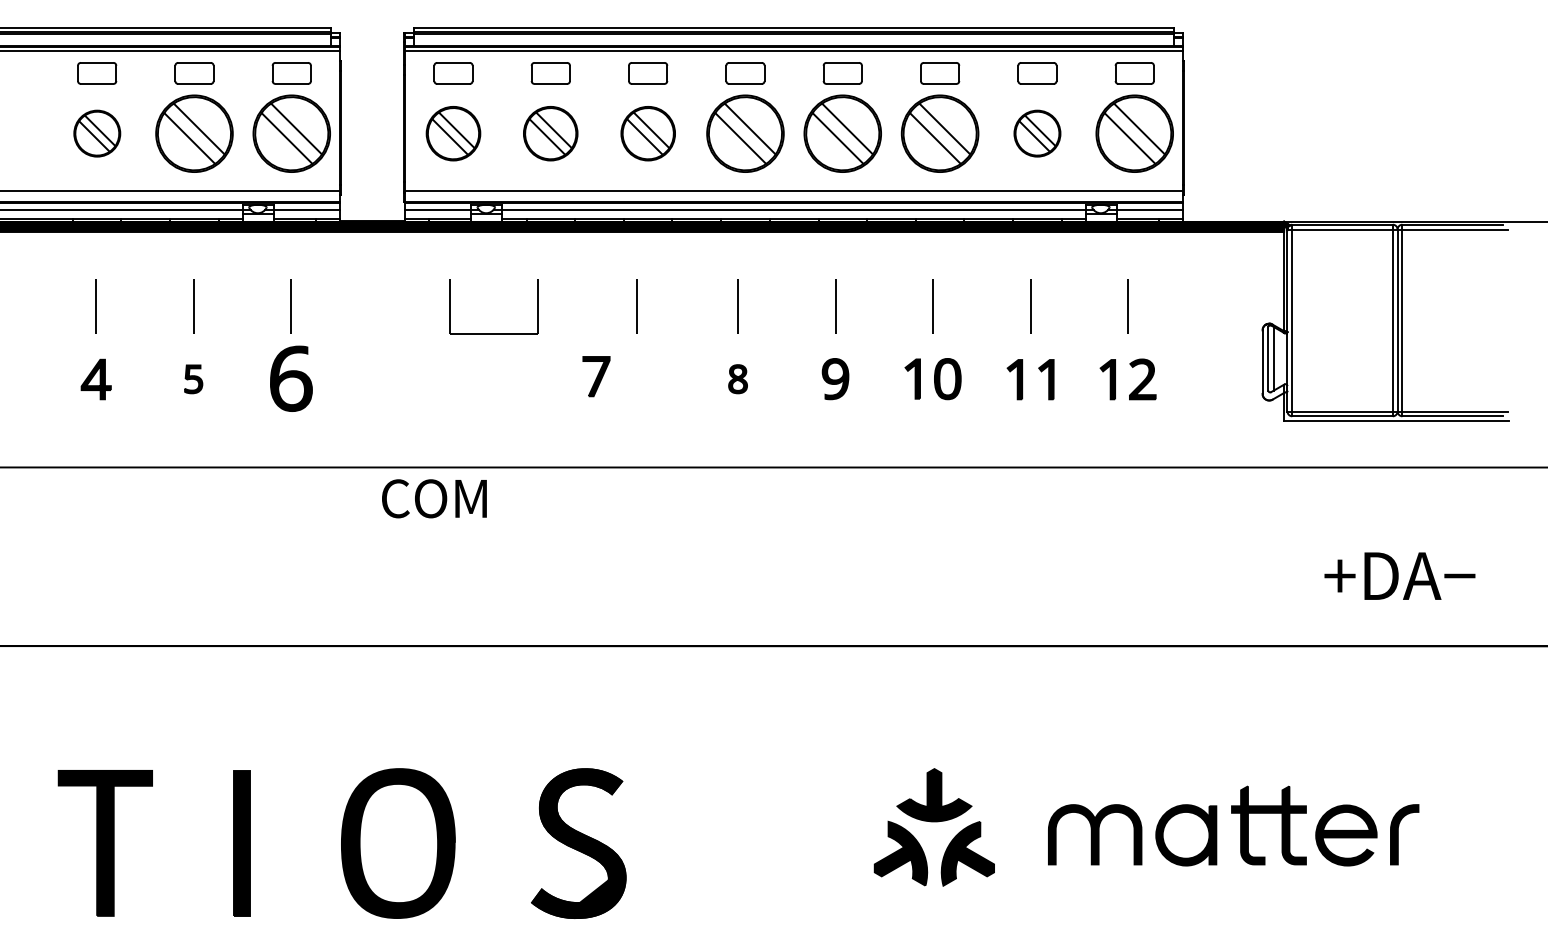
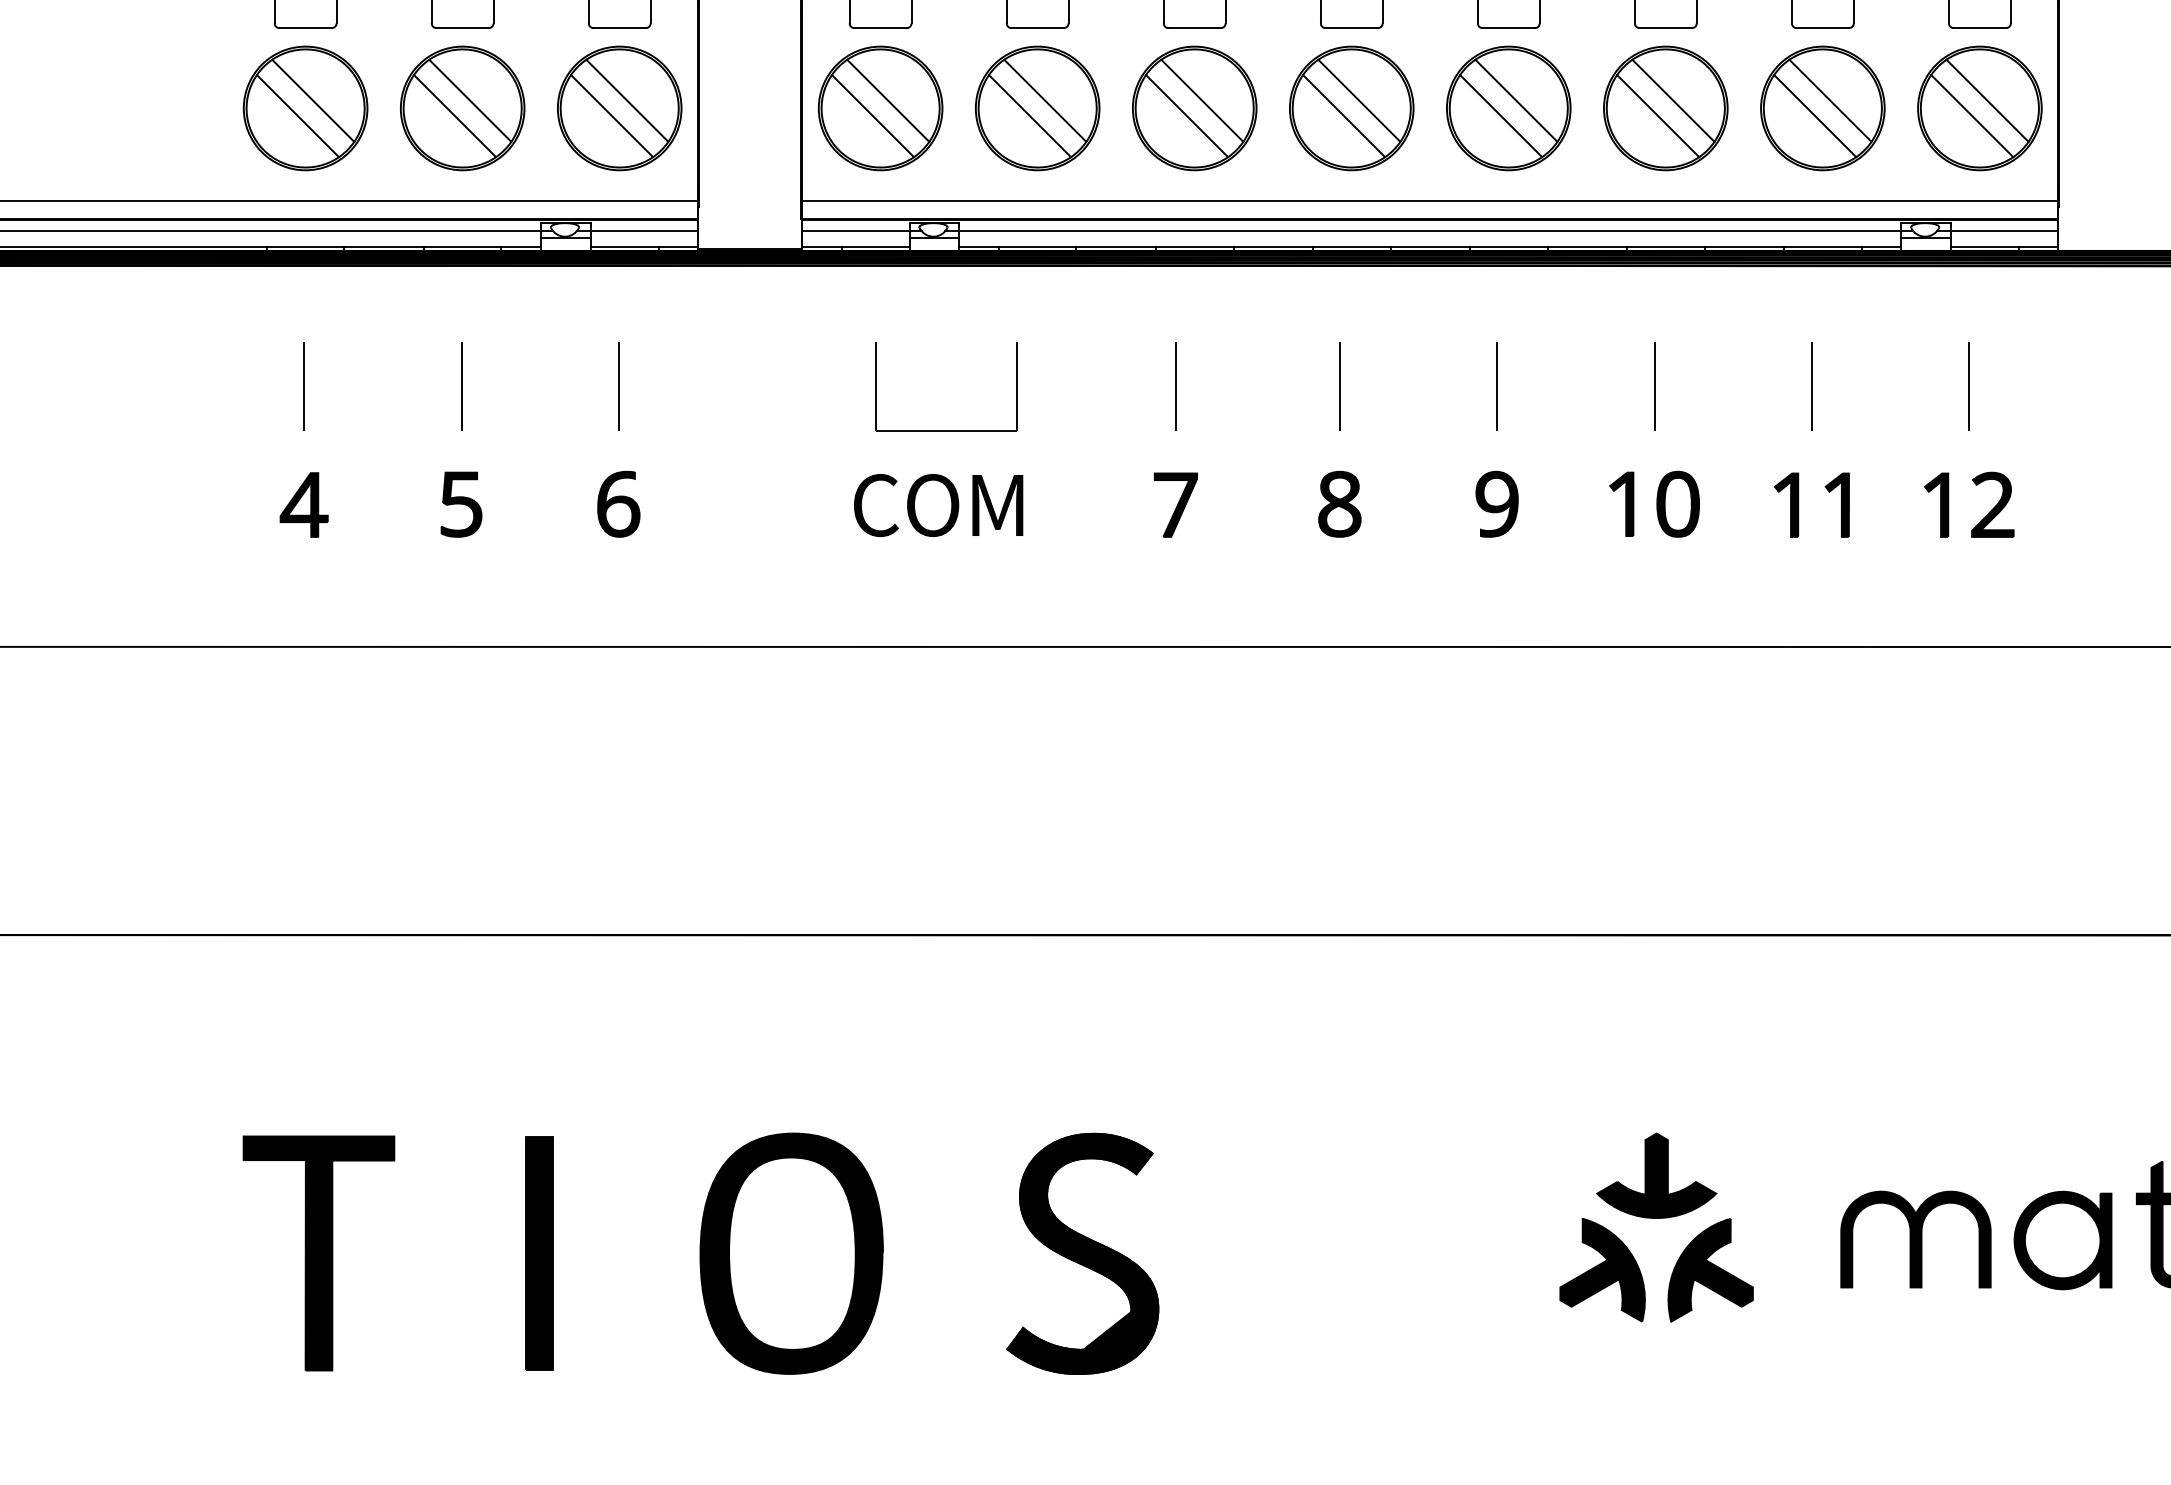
part: (97, 133) -> (306, 108), size x1.67
part: (453, 133) -> (880, 108), size x1.43
part: (550, 133) -> (1037, 108), size x1.43
part: (648, 133) -> (1195, 108), size x1.43
part: (1037, 133) -> (1822, 108), size x1.67
part: (596, 376) -> (1175, 504), moved
part: (193, 379) -> (461, 504), size x1.43
part: (290, 379) -> (617, 504), size x0.62
part: (737, 379) -> (1338, 504), size x1.43
text: (434, 498) -> (938, 504), moved

